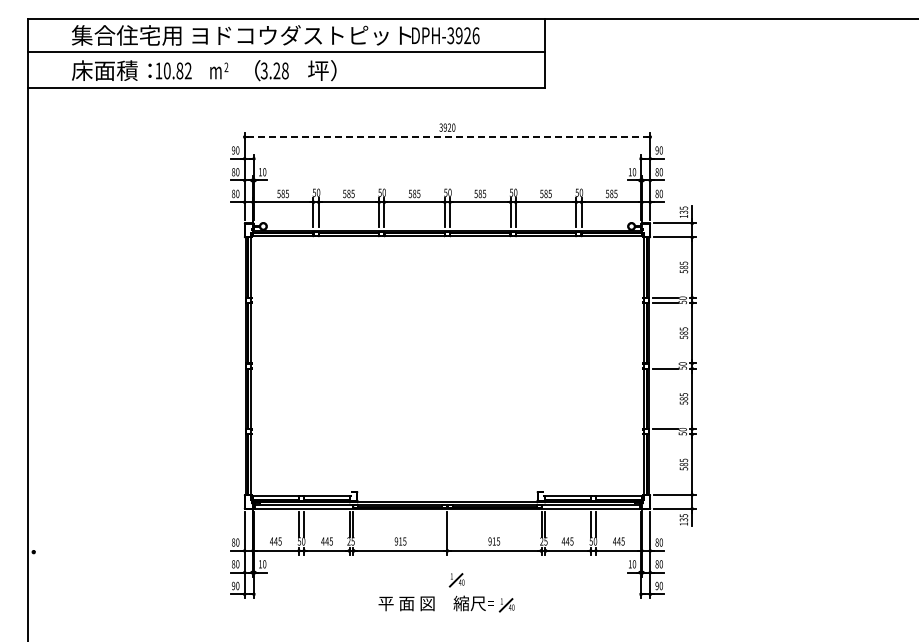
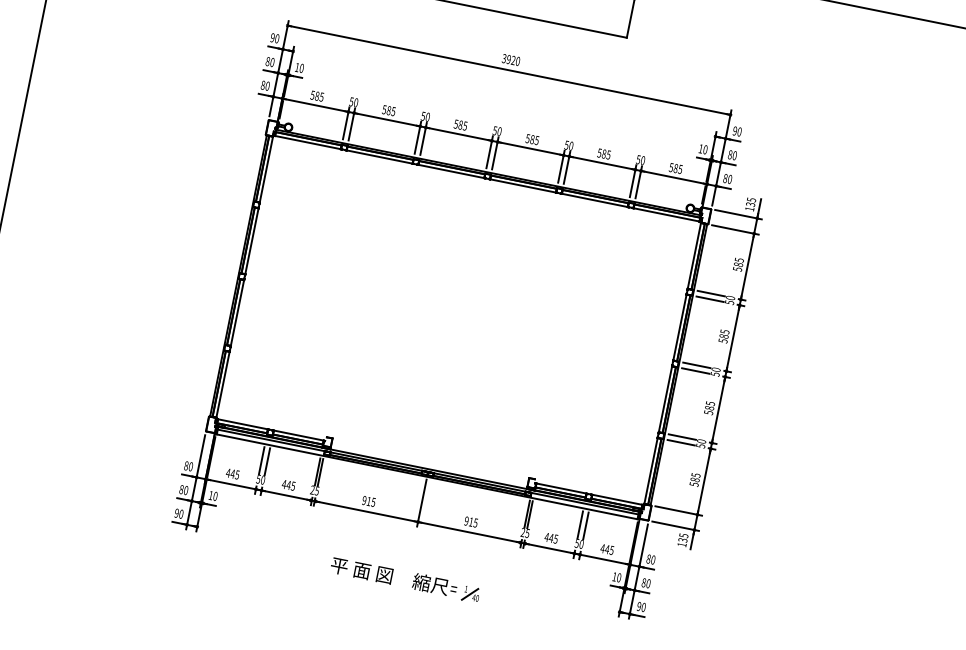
line: (447, 137) -> (509, 70), dashed -> solid
line: (664, 363) -> (696, 365), added
line: (664, 434) -> (680, 442), added
part: (456, 580) -> (421, 556), removed

